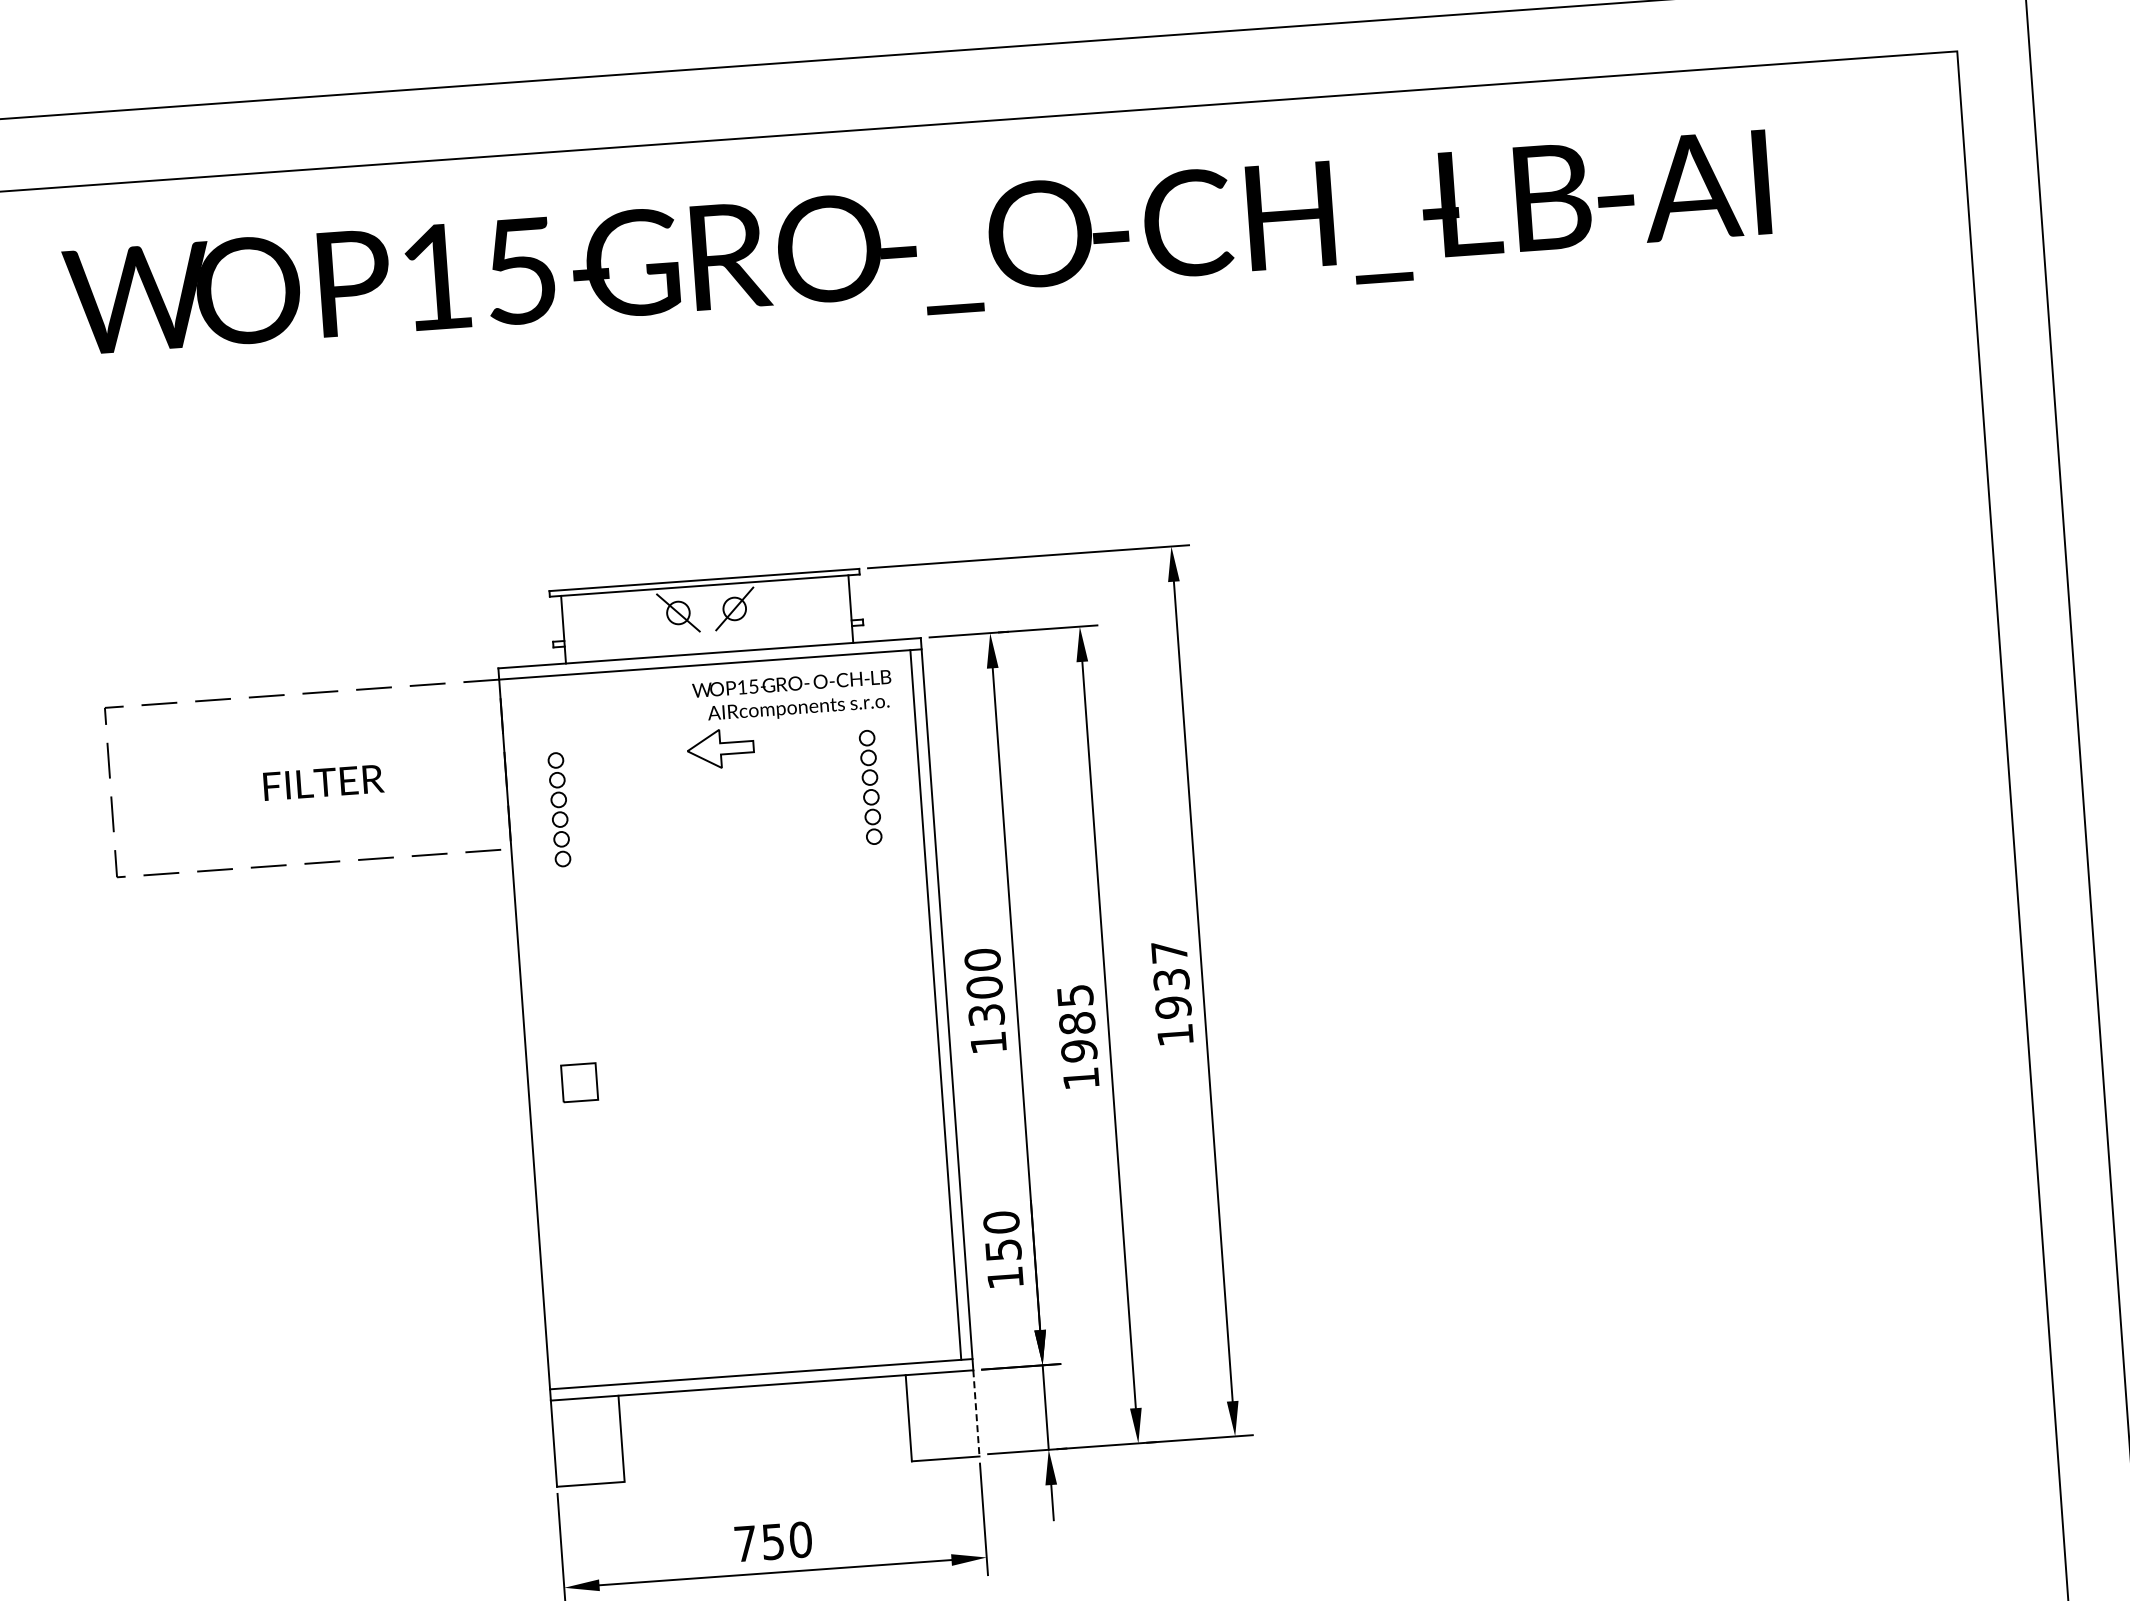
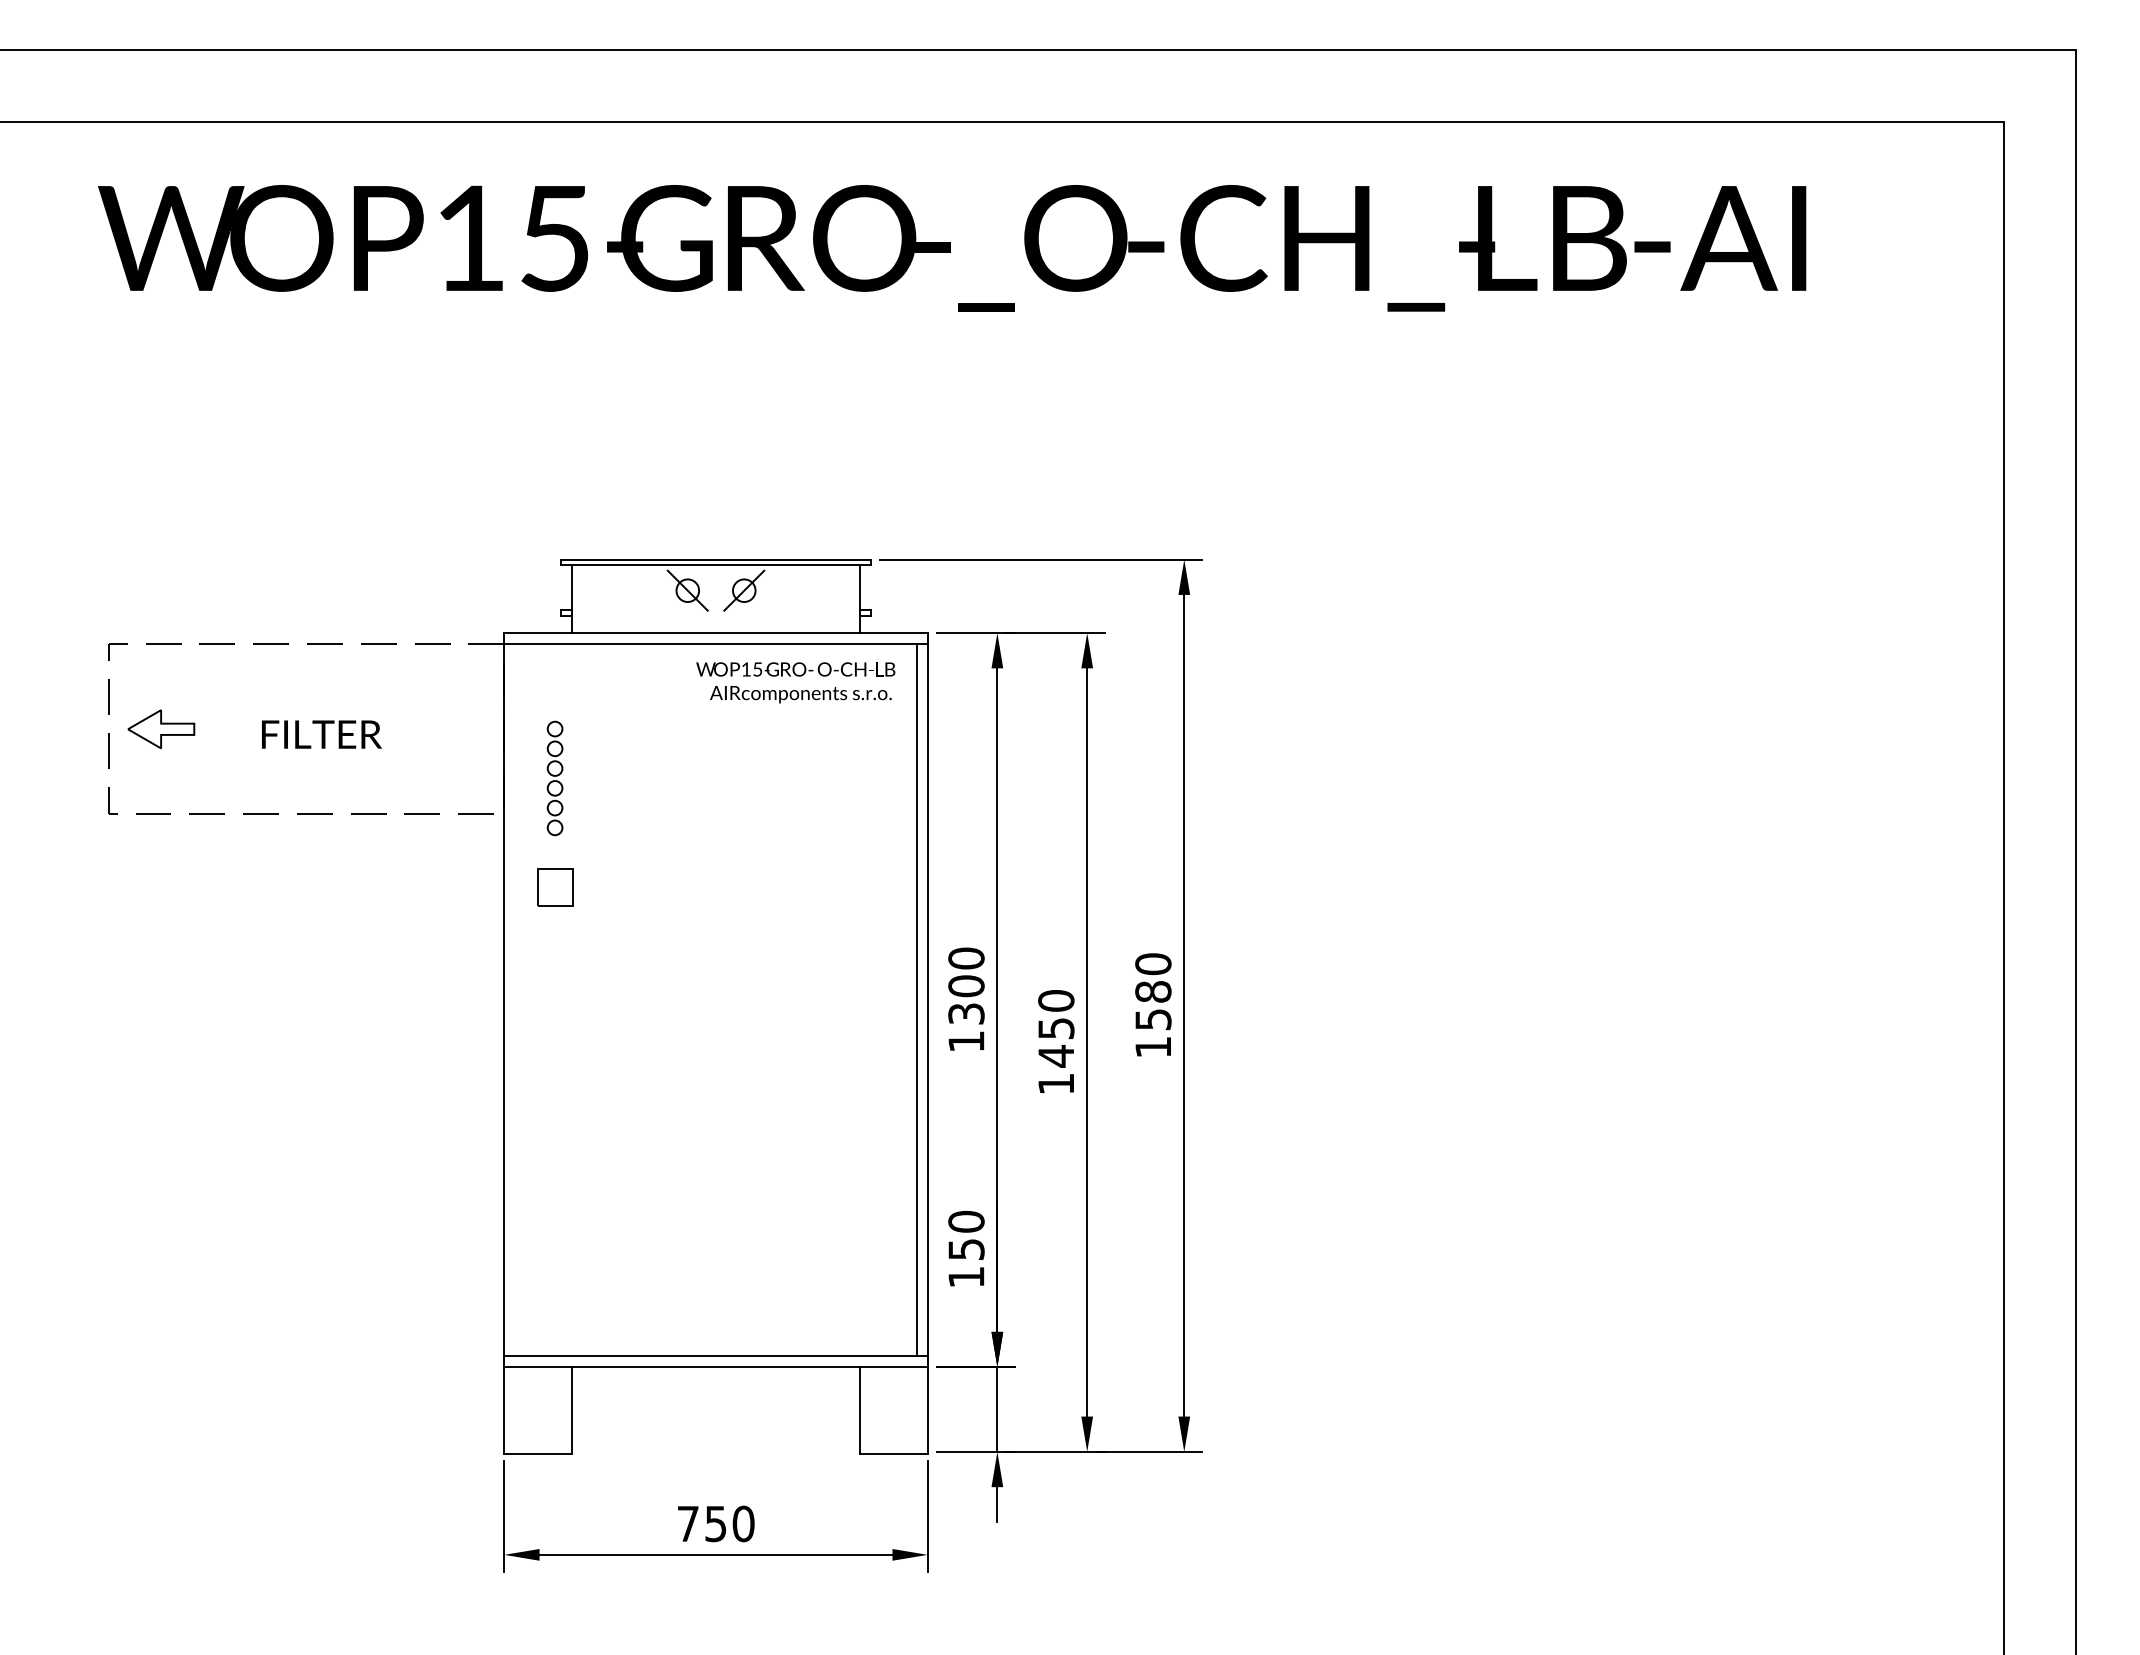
part: (720, 749) -> (161, 729), moved
part: (870, 787) -> (866, 778), removed
text: (1171, 979) -> (1153, 991), 1937 -> 1580
text: (1077, 1023) -> (1056, 1028), 1985 -> 1450
part: (579, 1083) -> (555, 887), moved
line: (976, 1413) -> (927, 1410), dashed -> solid

